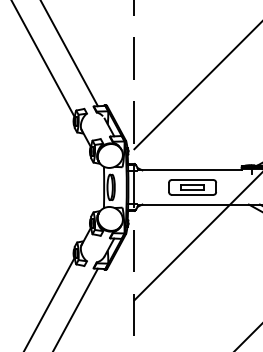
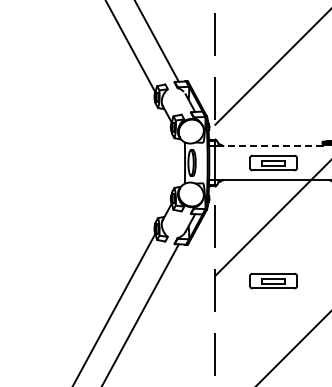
line: (189, 169) -> (270, 145), solid -> dashed
part: (192, 304) -> (273, 280), added

